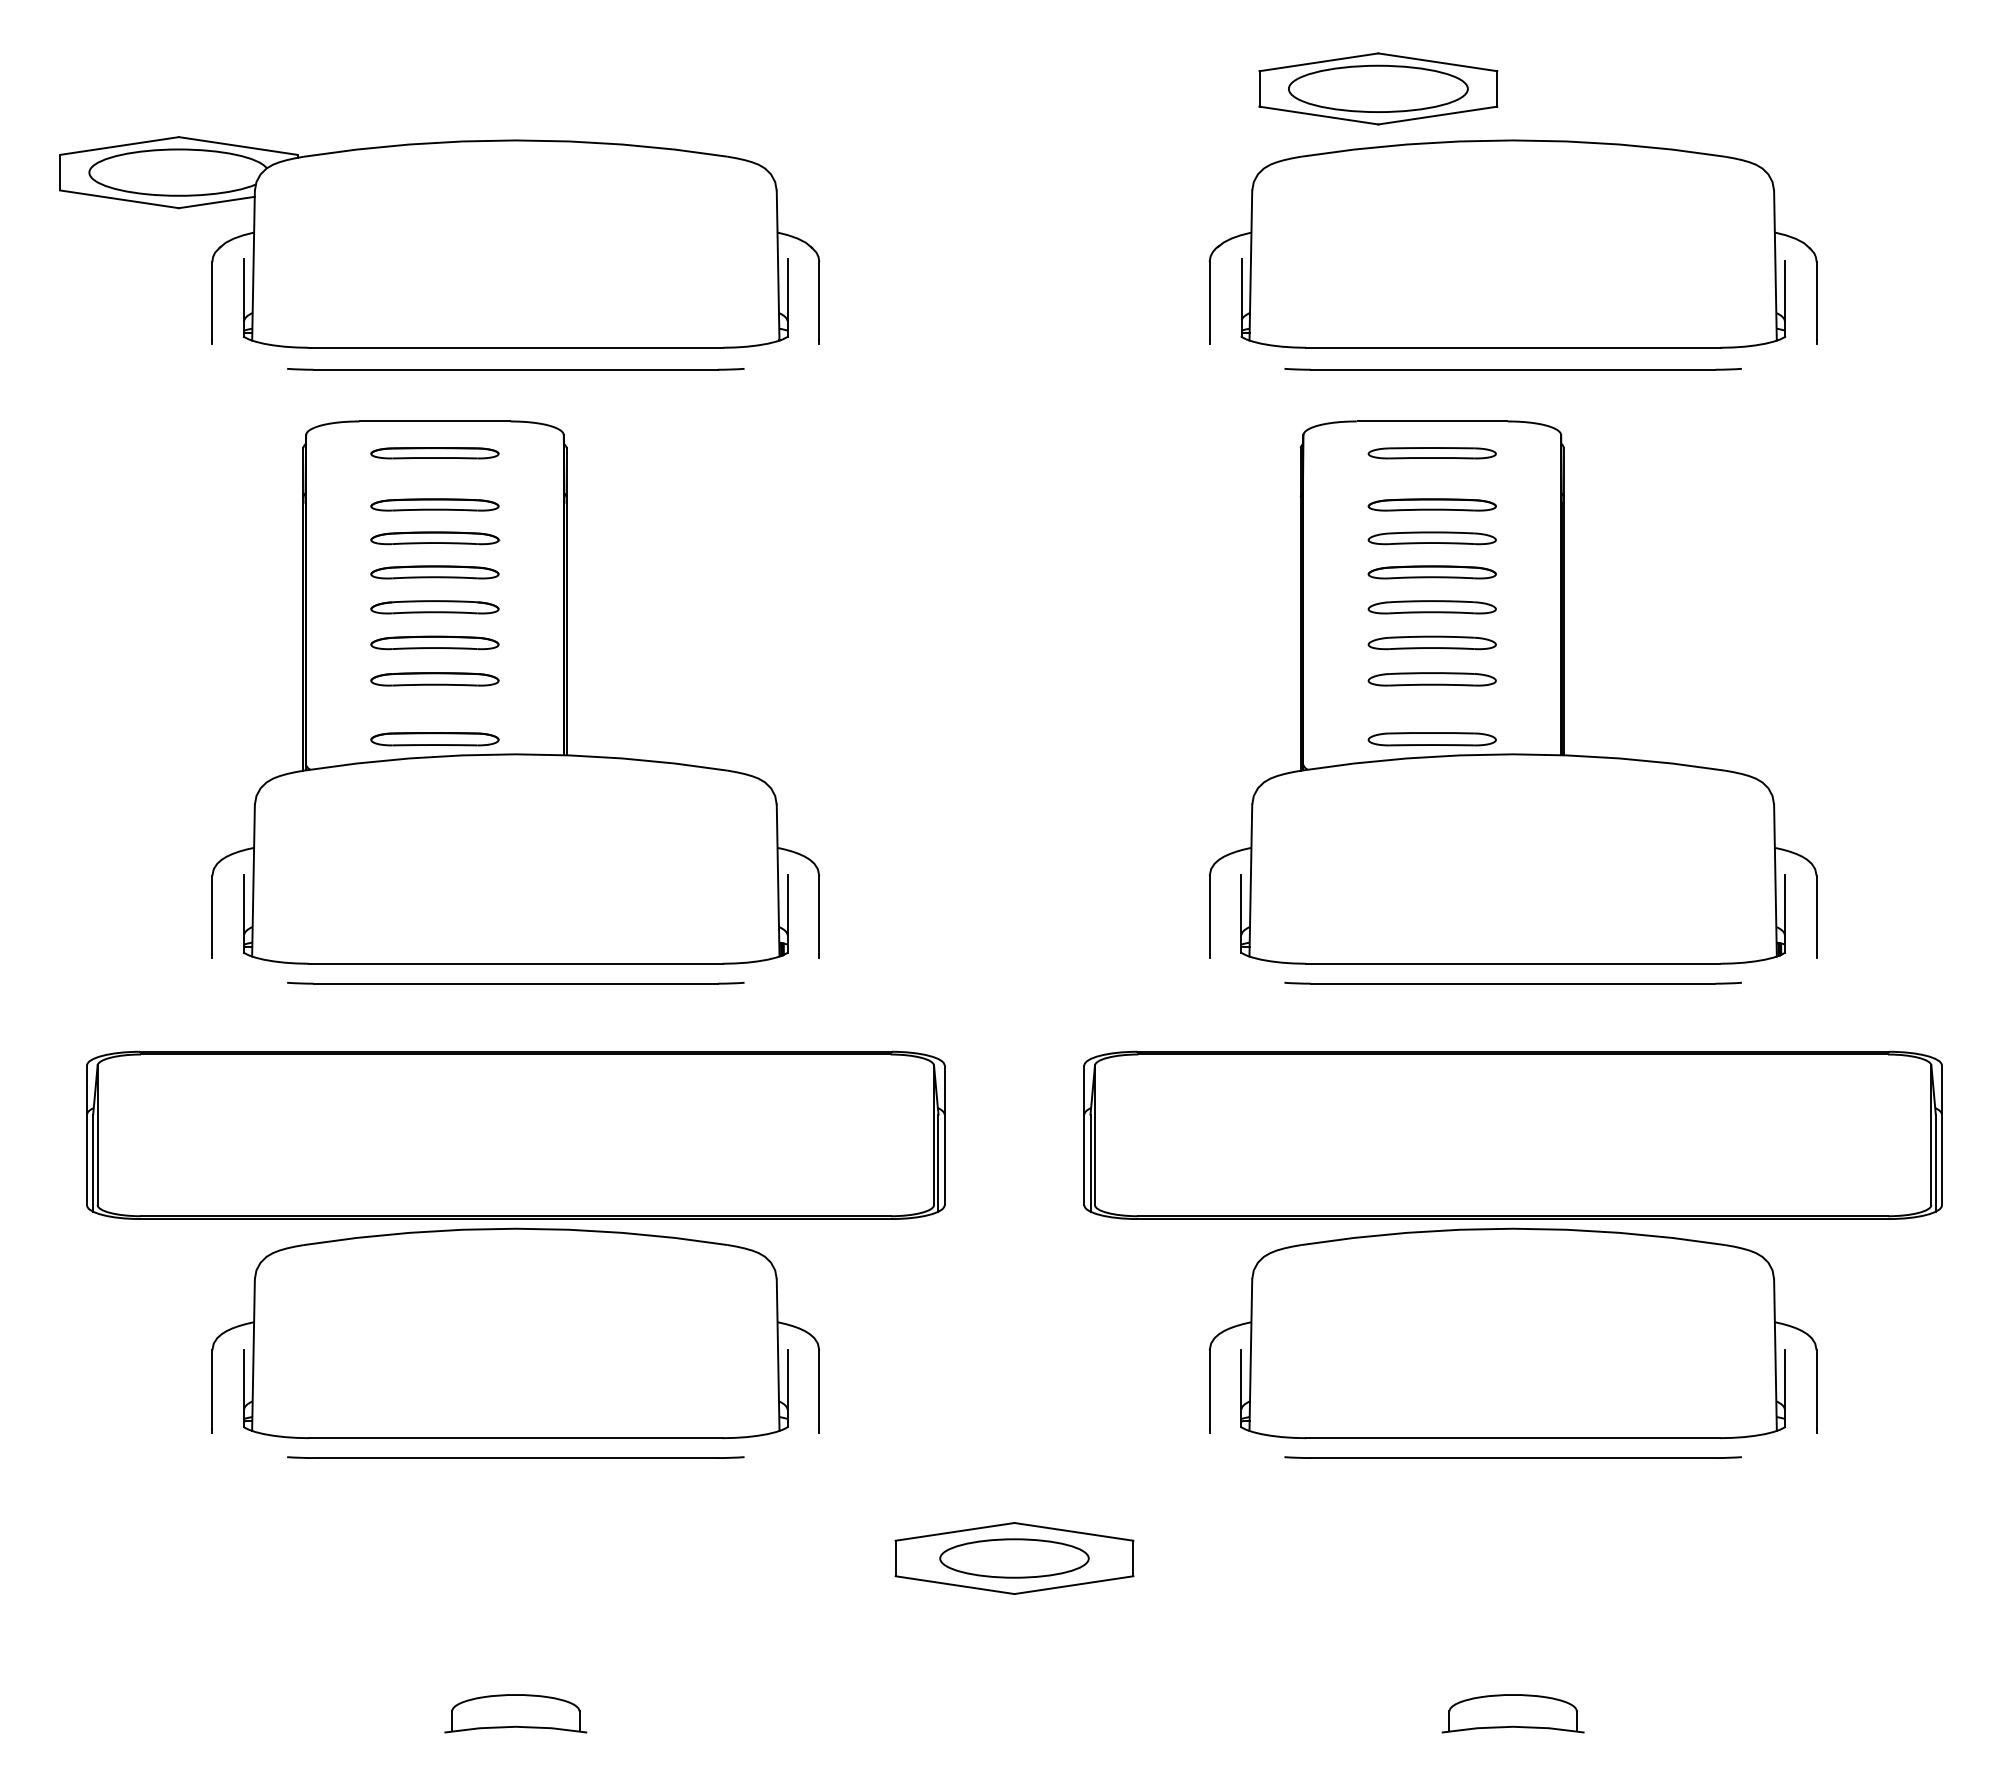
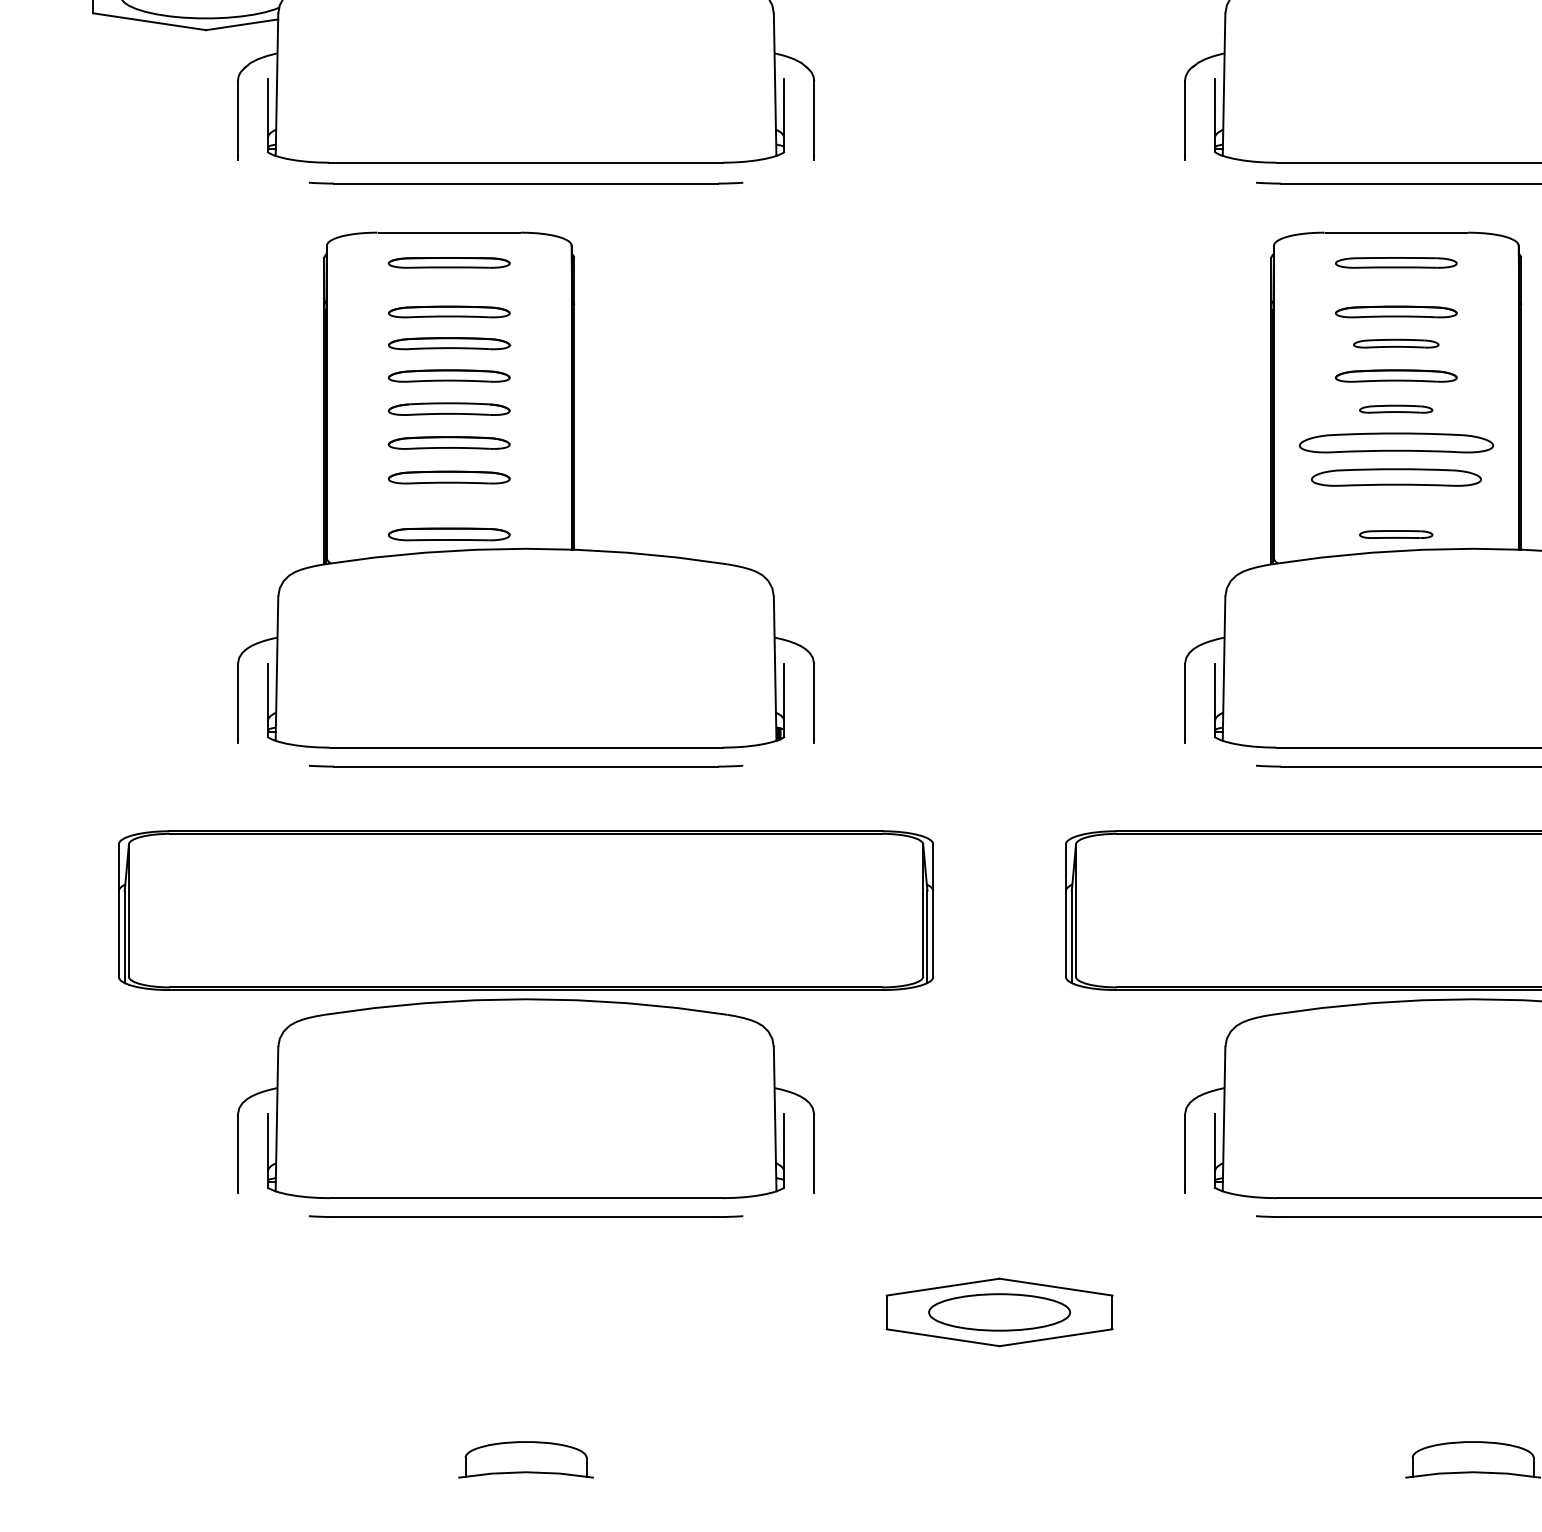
part: (1431, 538) -> (1395, 343), size x0.7
part: (1431, 607) -> (1395, 409), size x0.6
part: (1431, 642) -> (1395, 442), size x1.6
part: (1431, 679) -> (1395, 477), size x1.4
part: (1431, 739) -> (1395, 534), size x0.6

